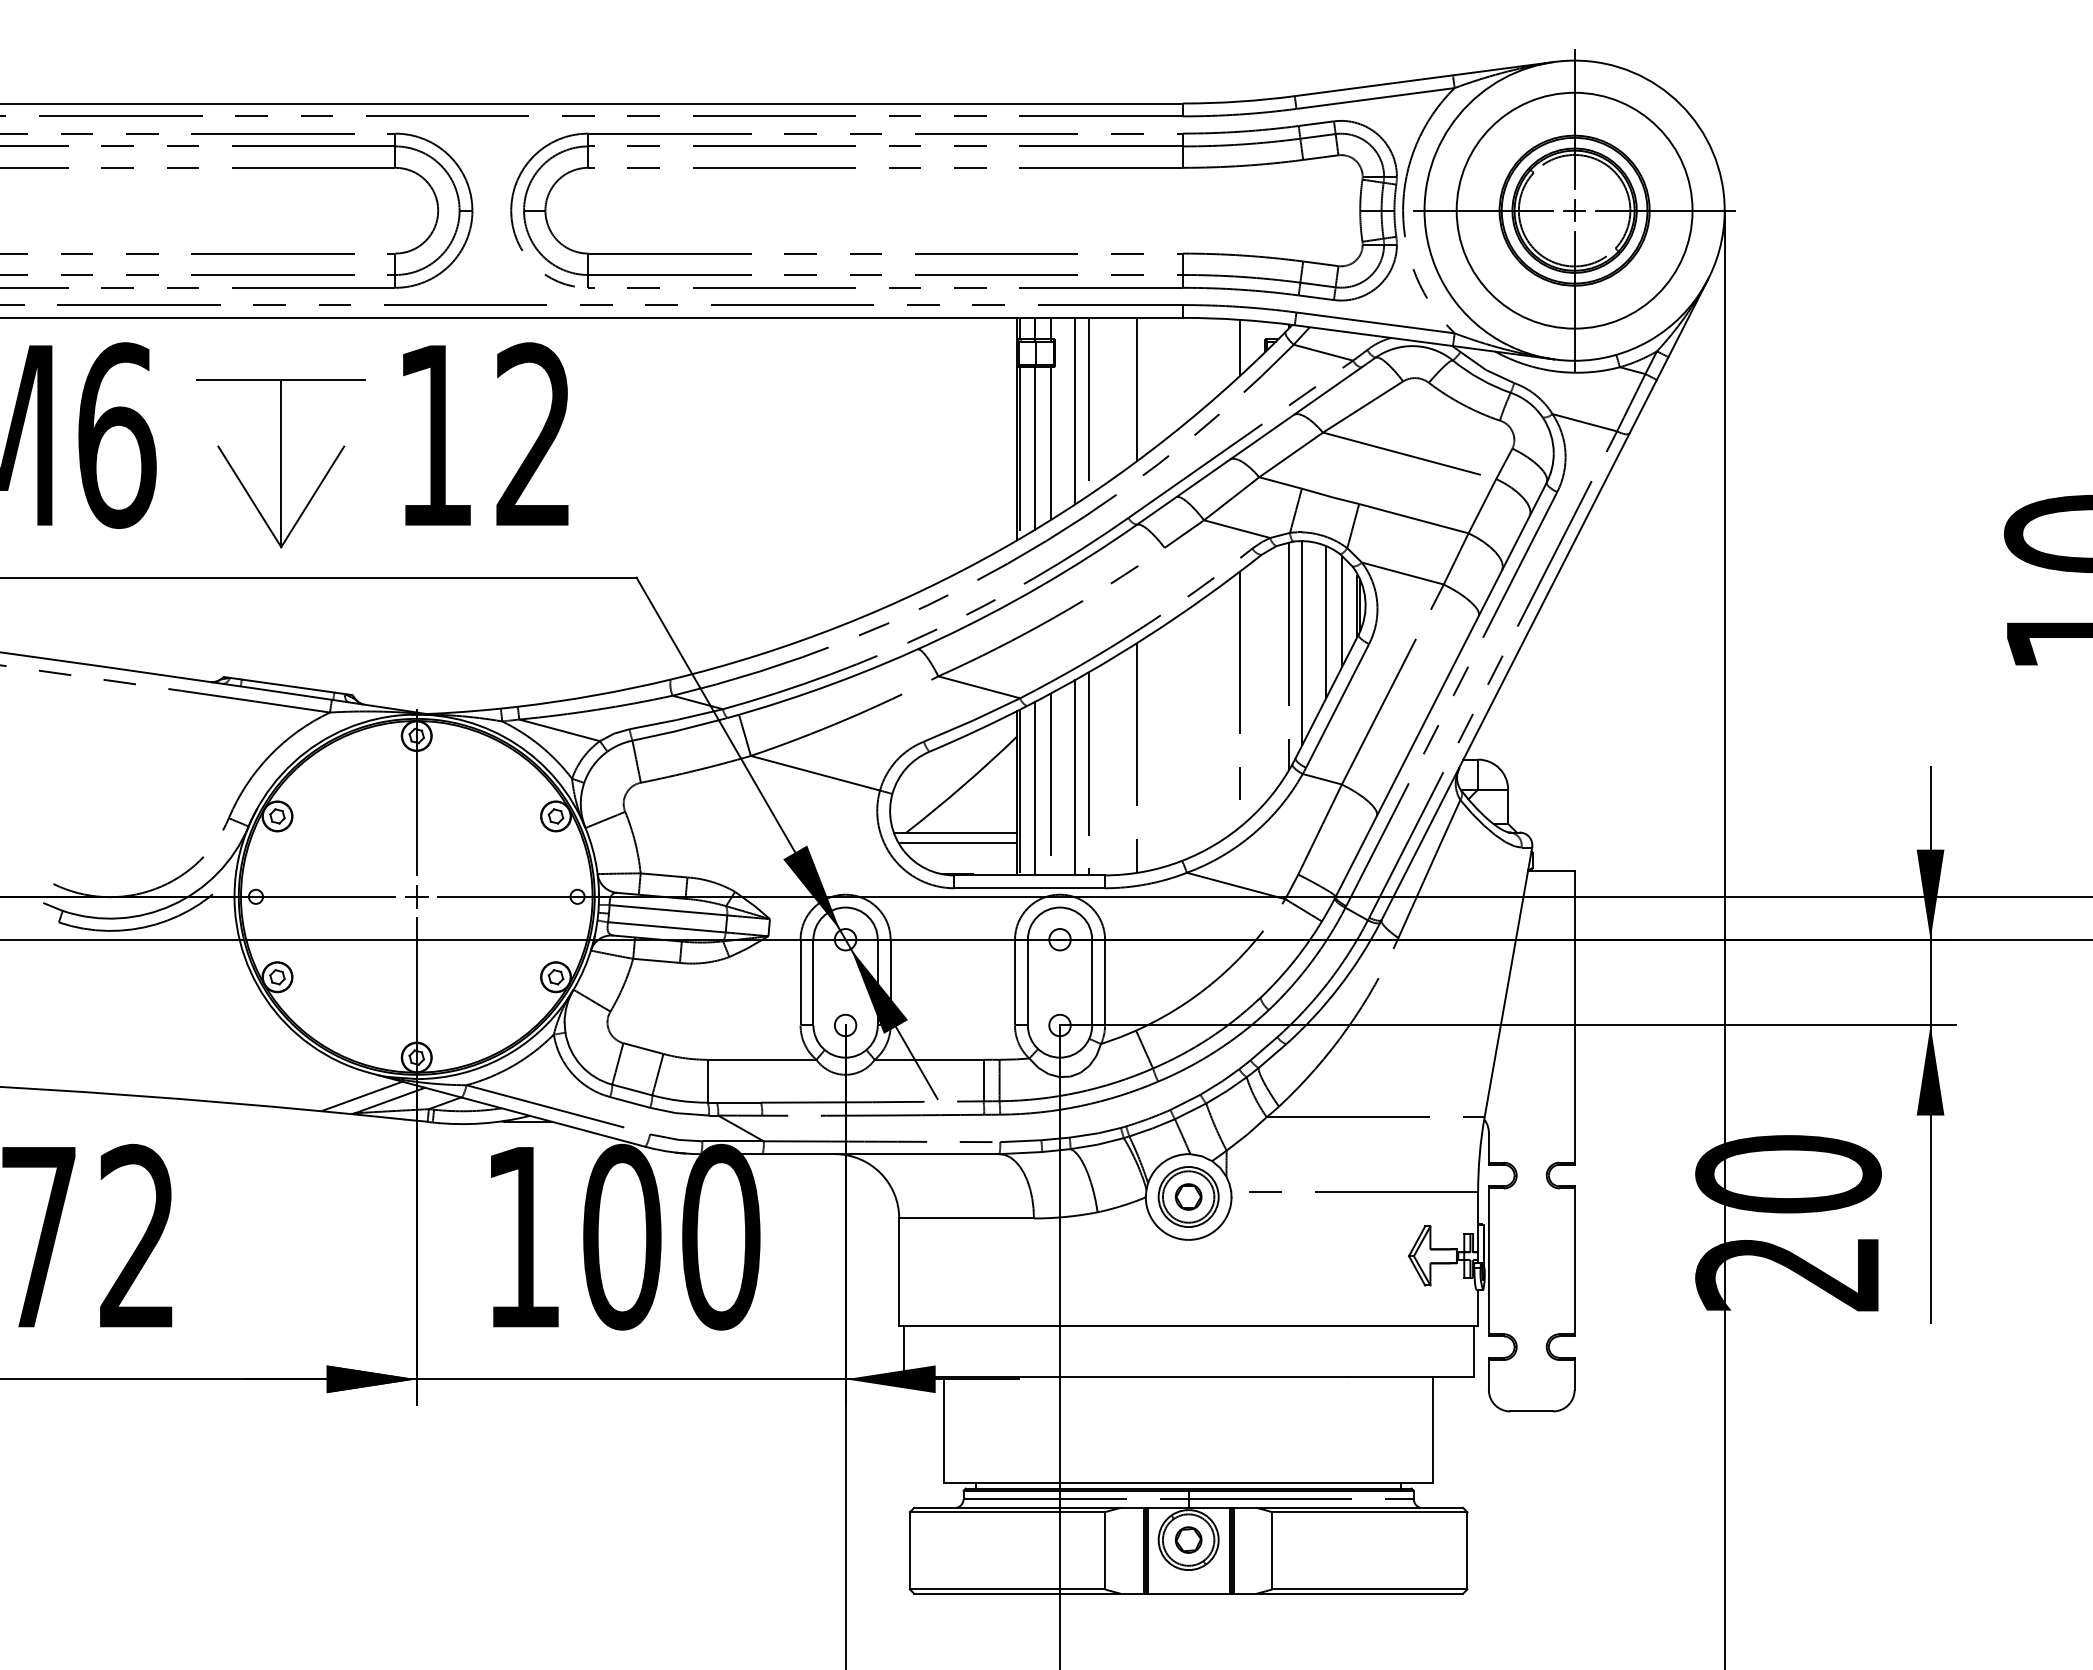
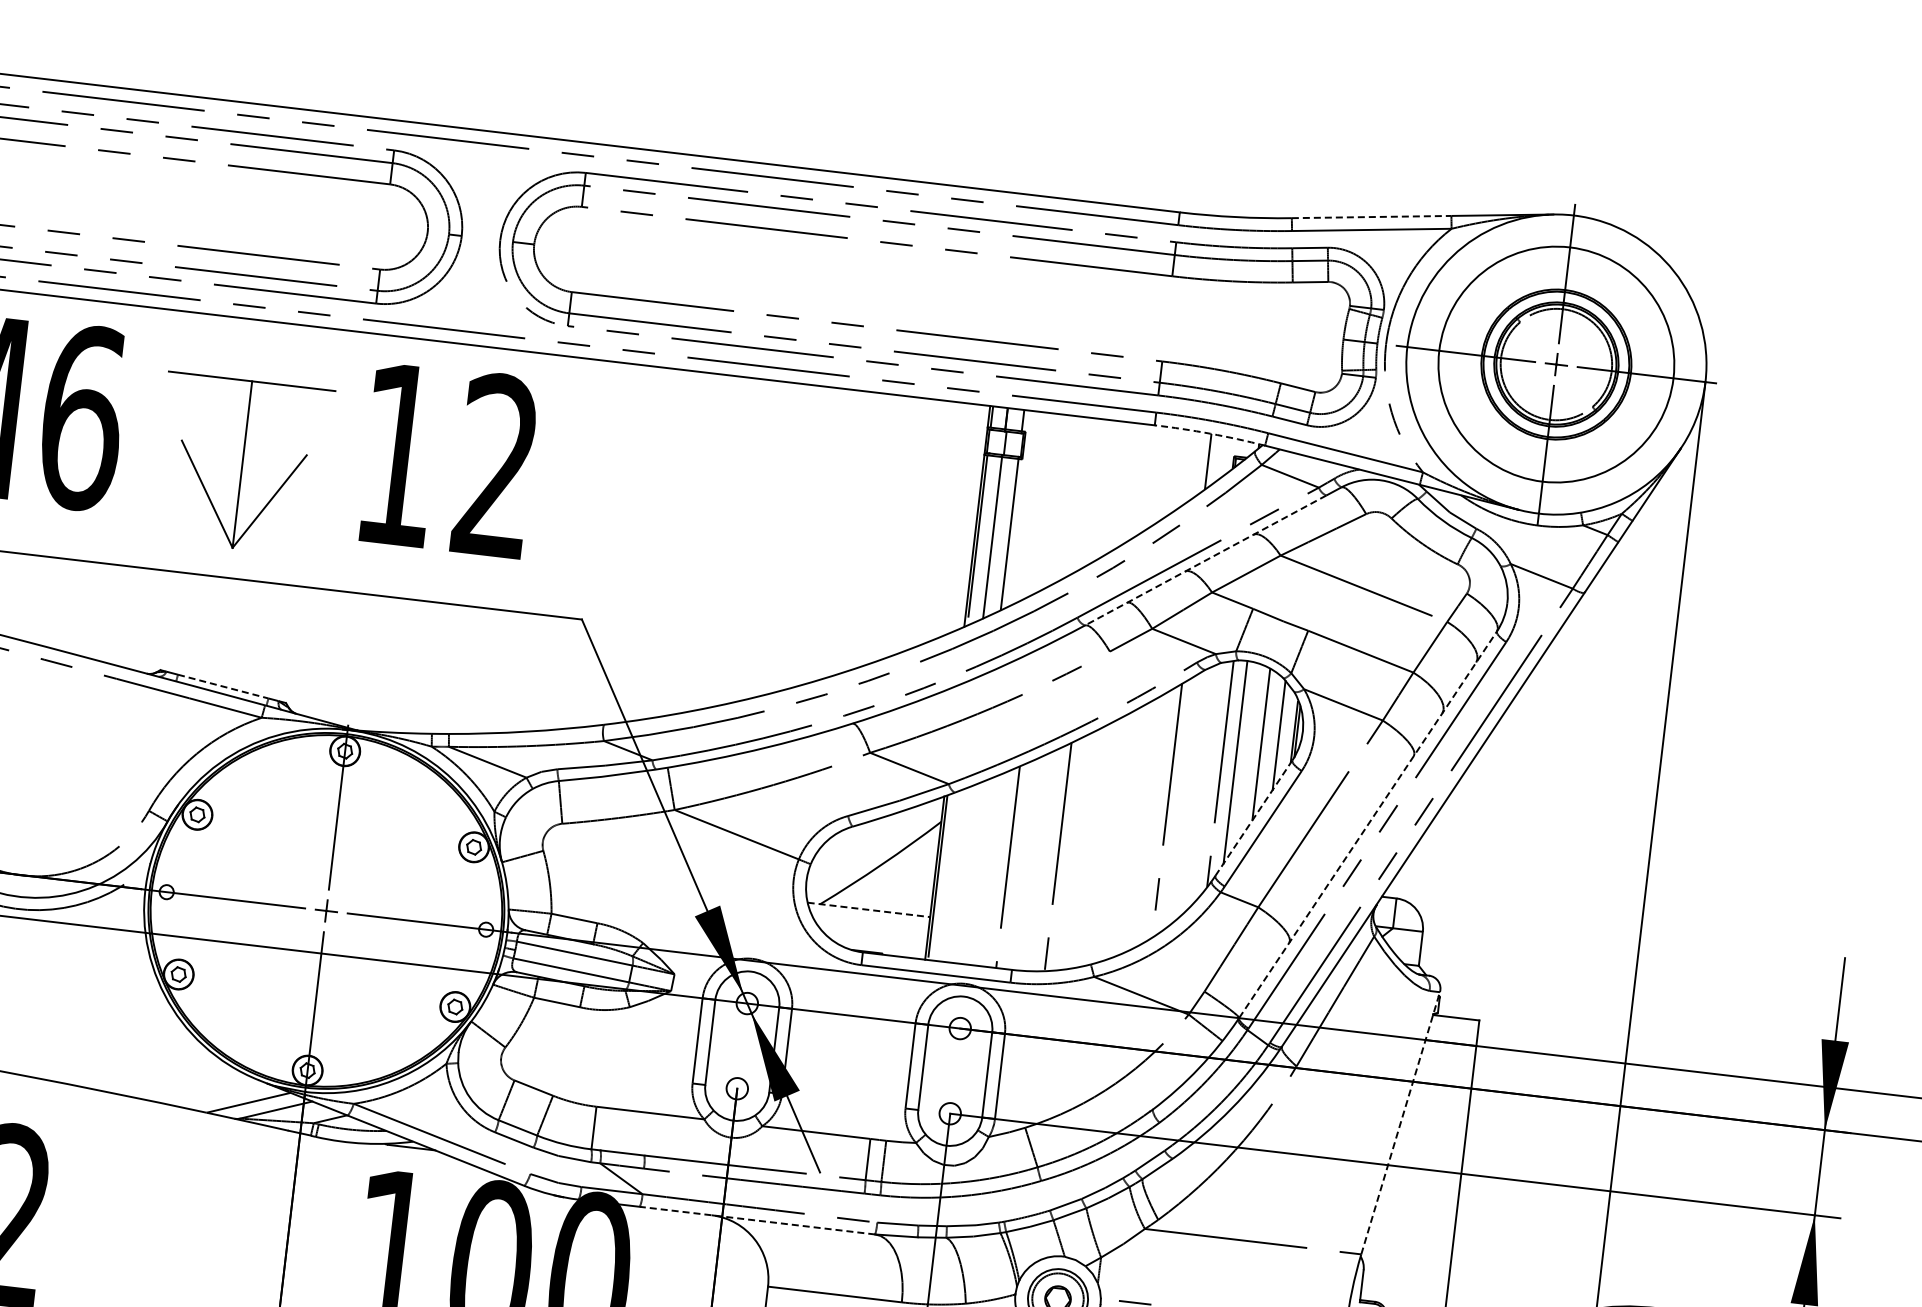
line: (1373, 85) -> (1371, 216), solid -> dashed
arc: (1238, 319) -> (1209, 433), solid -> dashed
line: (1137, 388) -> (1101, 490), removed
line: (1088, 406) -> (1050, 502), removed
line: (1075, 410) -> (1037, 504), removed
line: (1248, 446) -> (1205, 560), solid -> dashed
line: (288, 686) -> (223, 687), solid -> dashed
line: (1441, 689) -> (1368, 824), solid -> dashed
line: (1327, 696) -> (1254, 818), solid -> dashed
line: (1075, 777) -> (994, 869), removed
line: (1051, 783) -> (970, 872), removed
line: (1034, 788) -> (952, 875), removed
line: (955, 832) -> (868, 909), solid -> dashed
line: (957, 843) -> (869, 921), removed
line: (1508, 982) -> (1400, 1123), solid -> dashed
line: (880, 1154) -> (756, 1220), solid -> dashed

